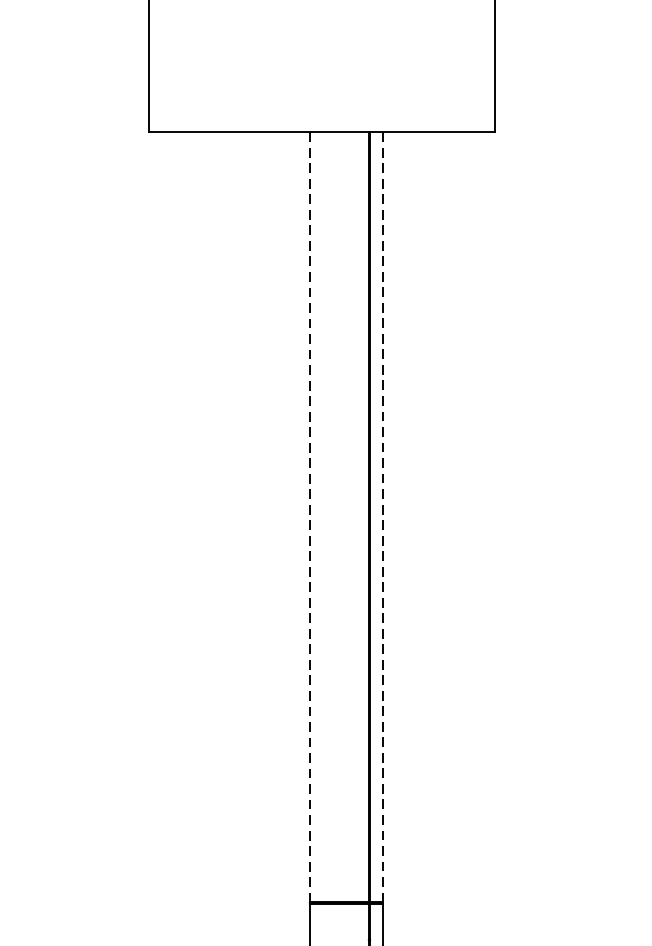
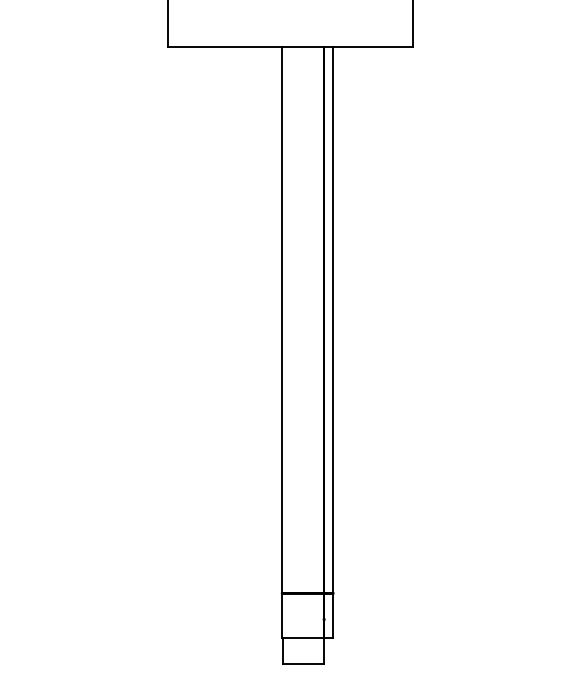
line: (309, 516) -> (281, 319), dashed -> solid
line: (382, 516) -> (333, 319), dashed -> solid

